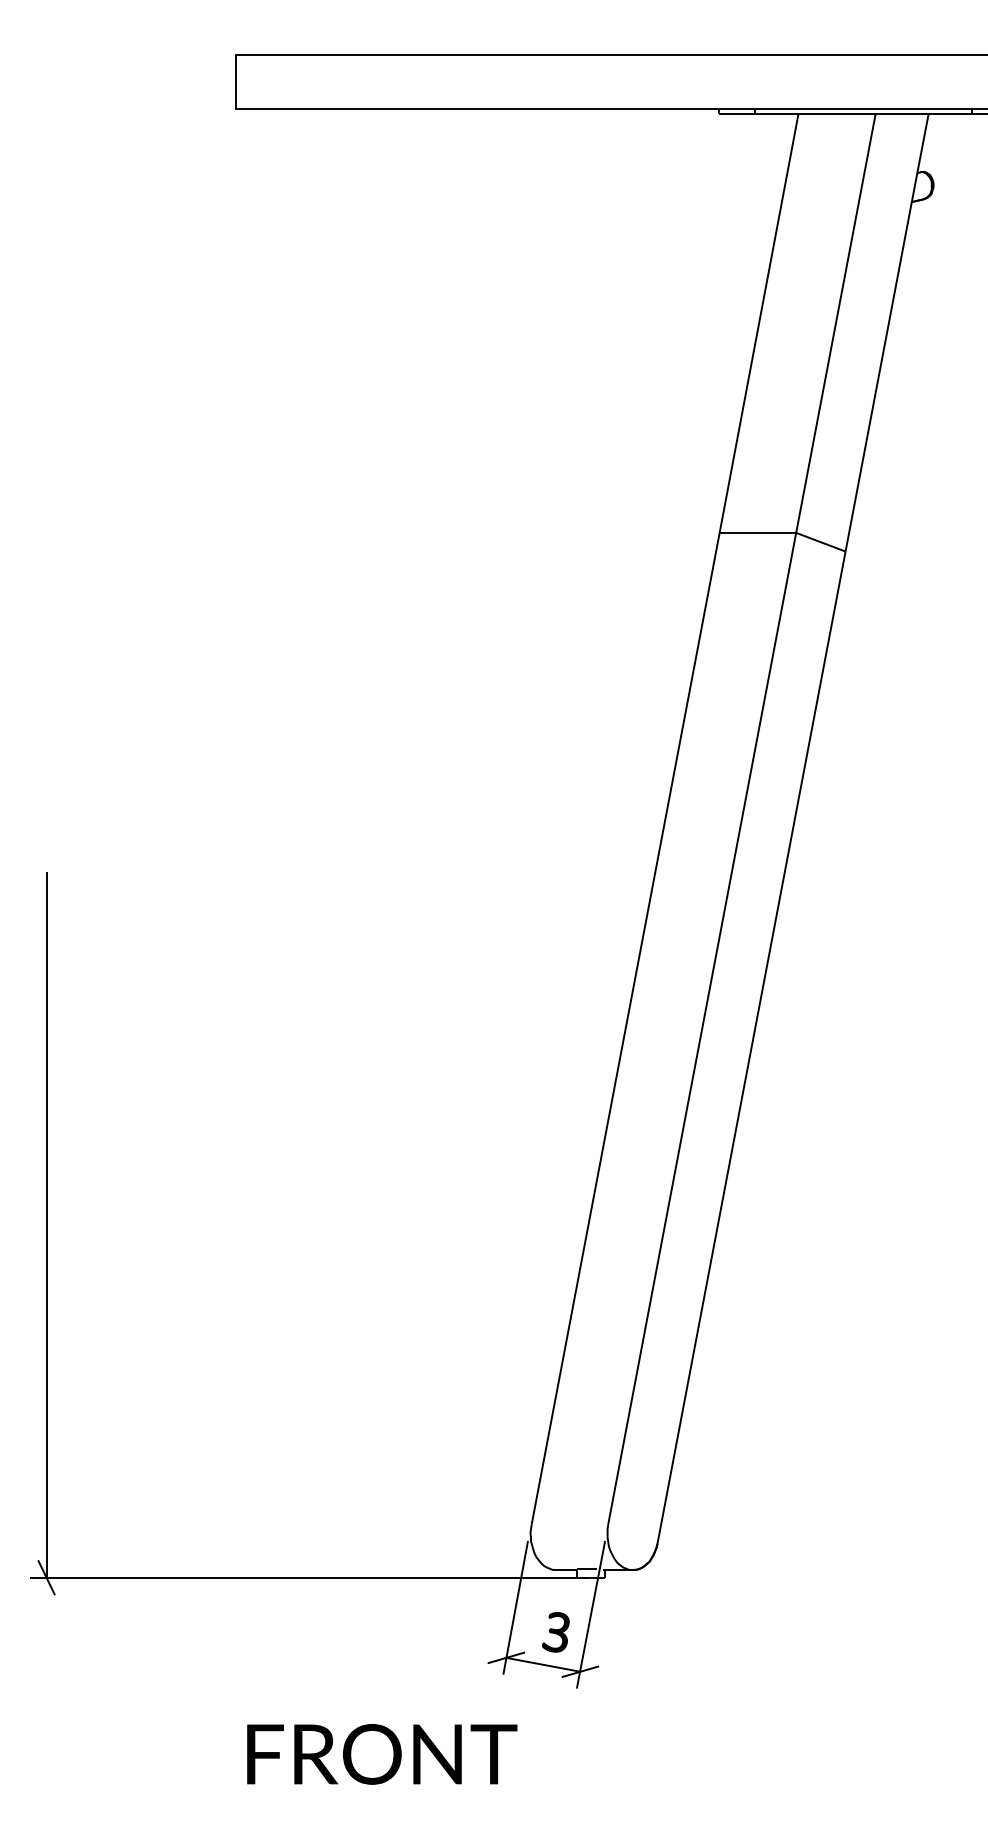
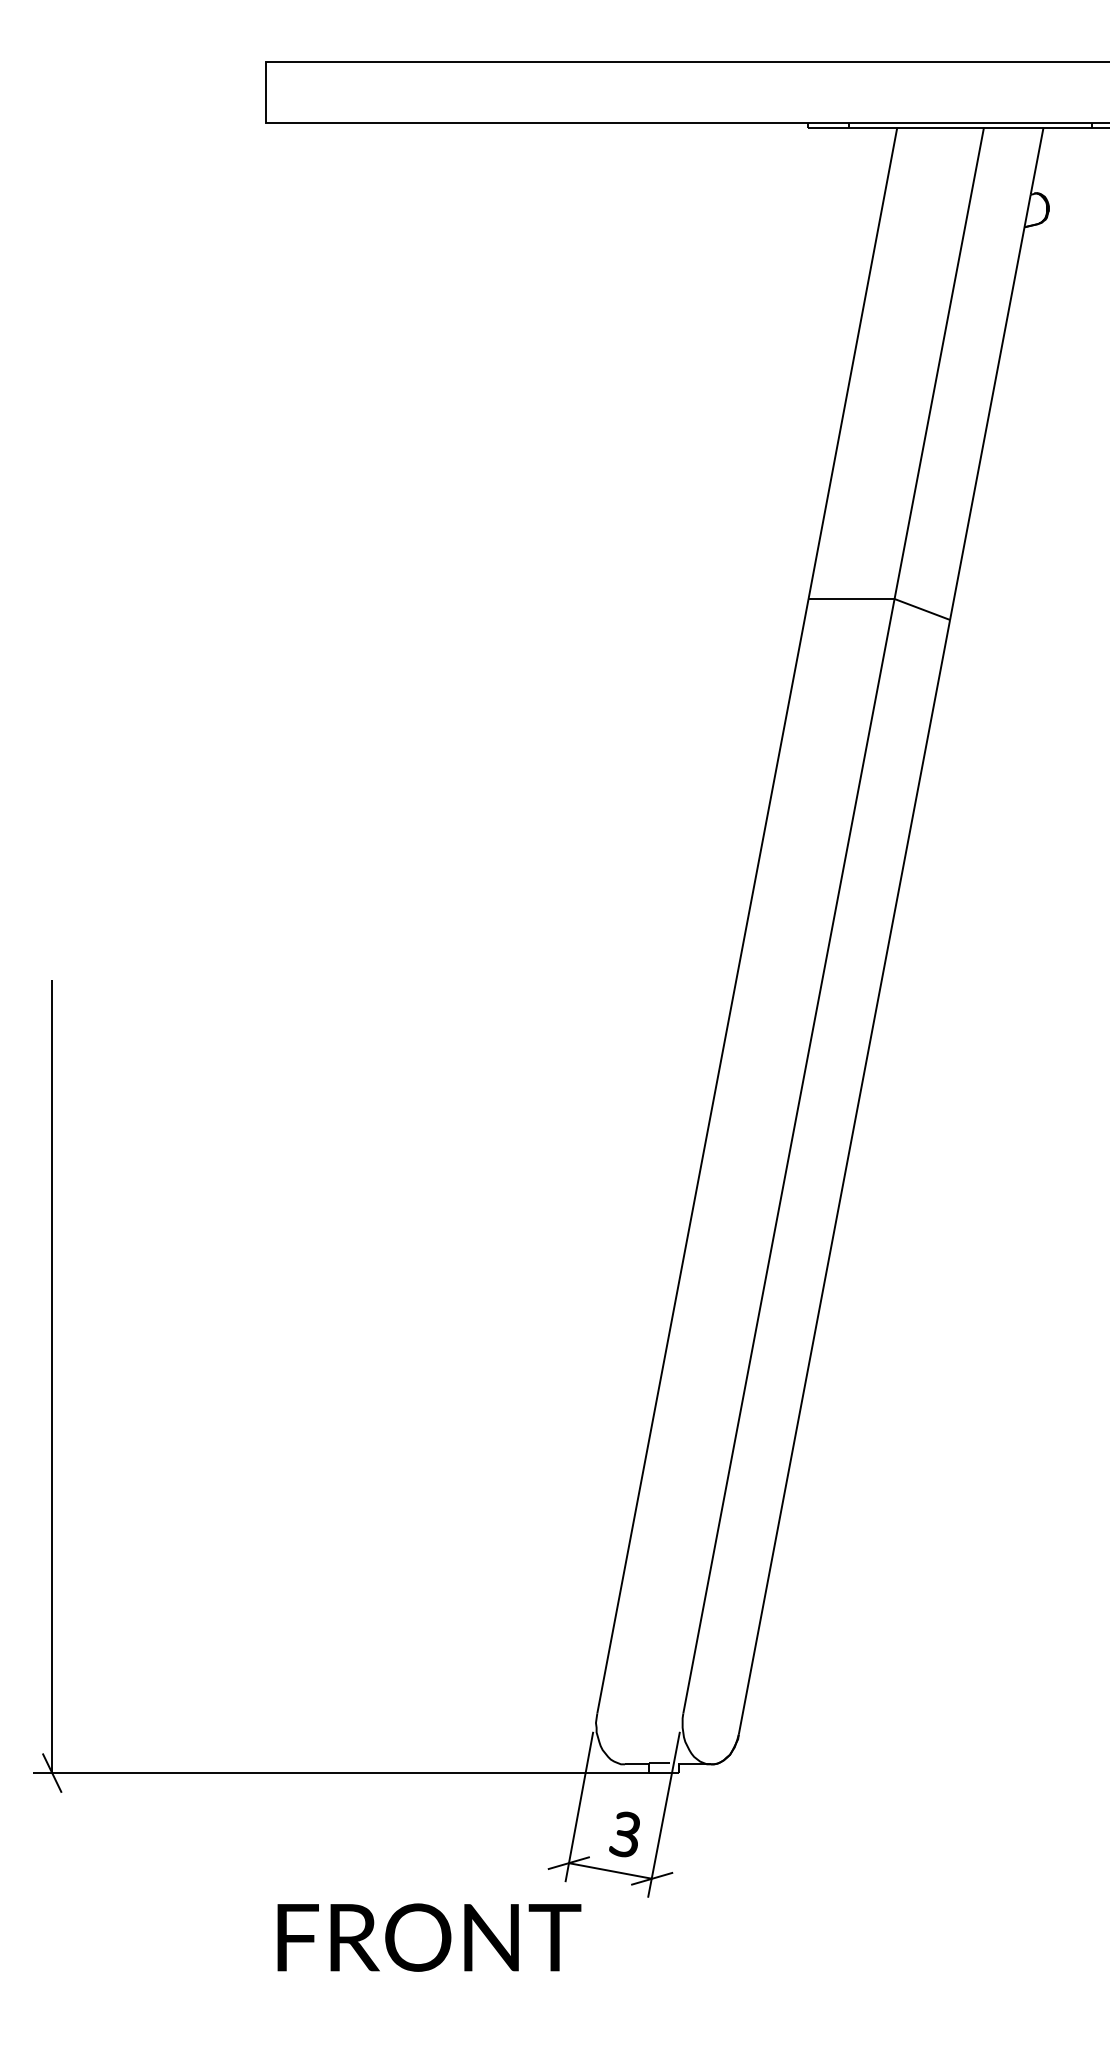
text: (382, 1754) -> (429, 1937), moved

